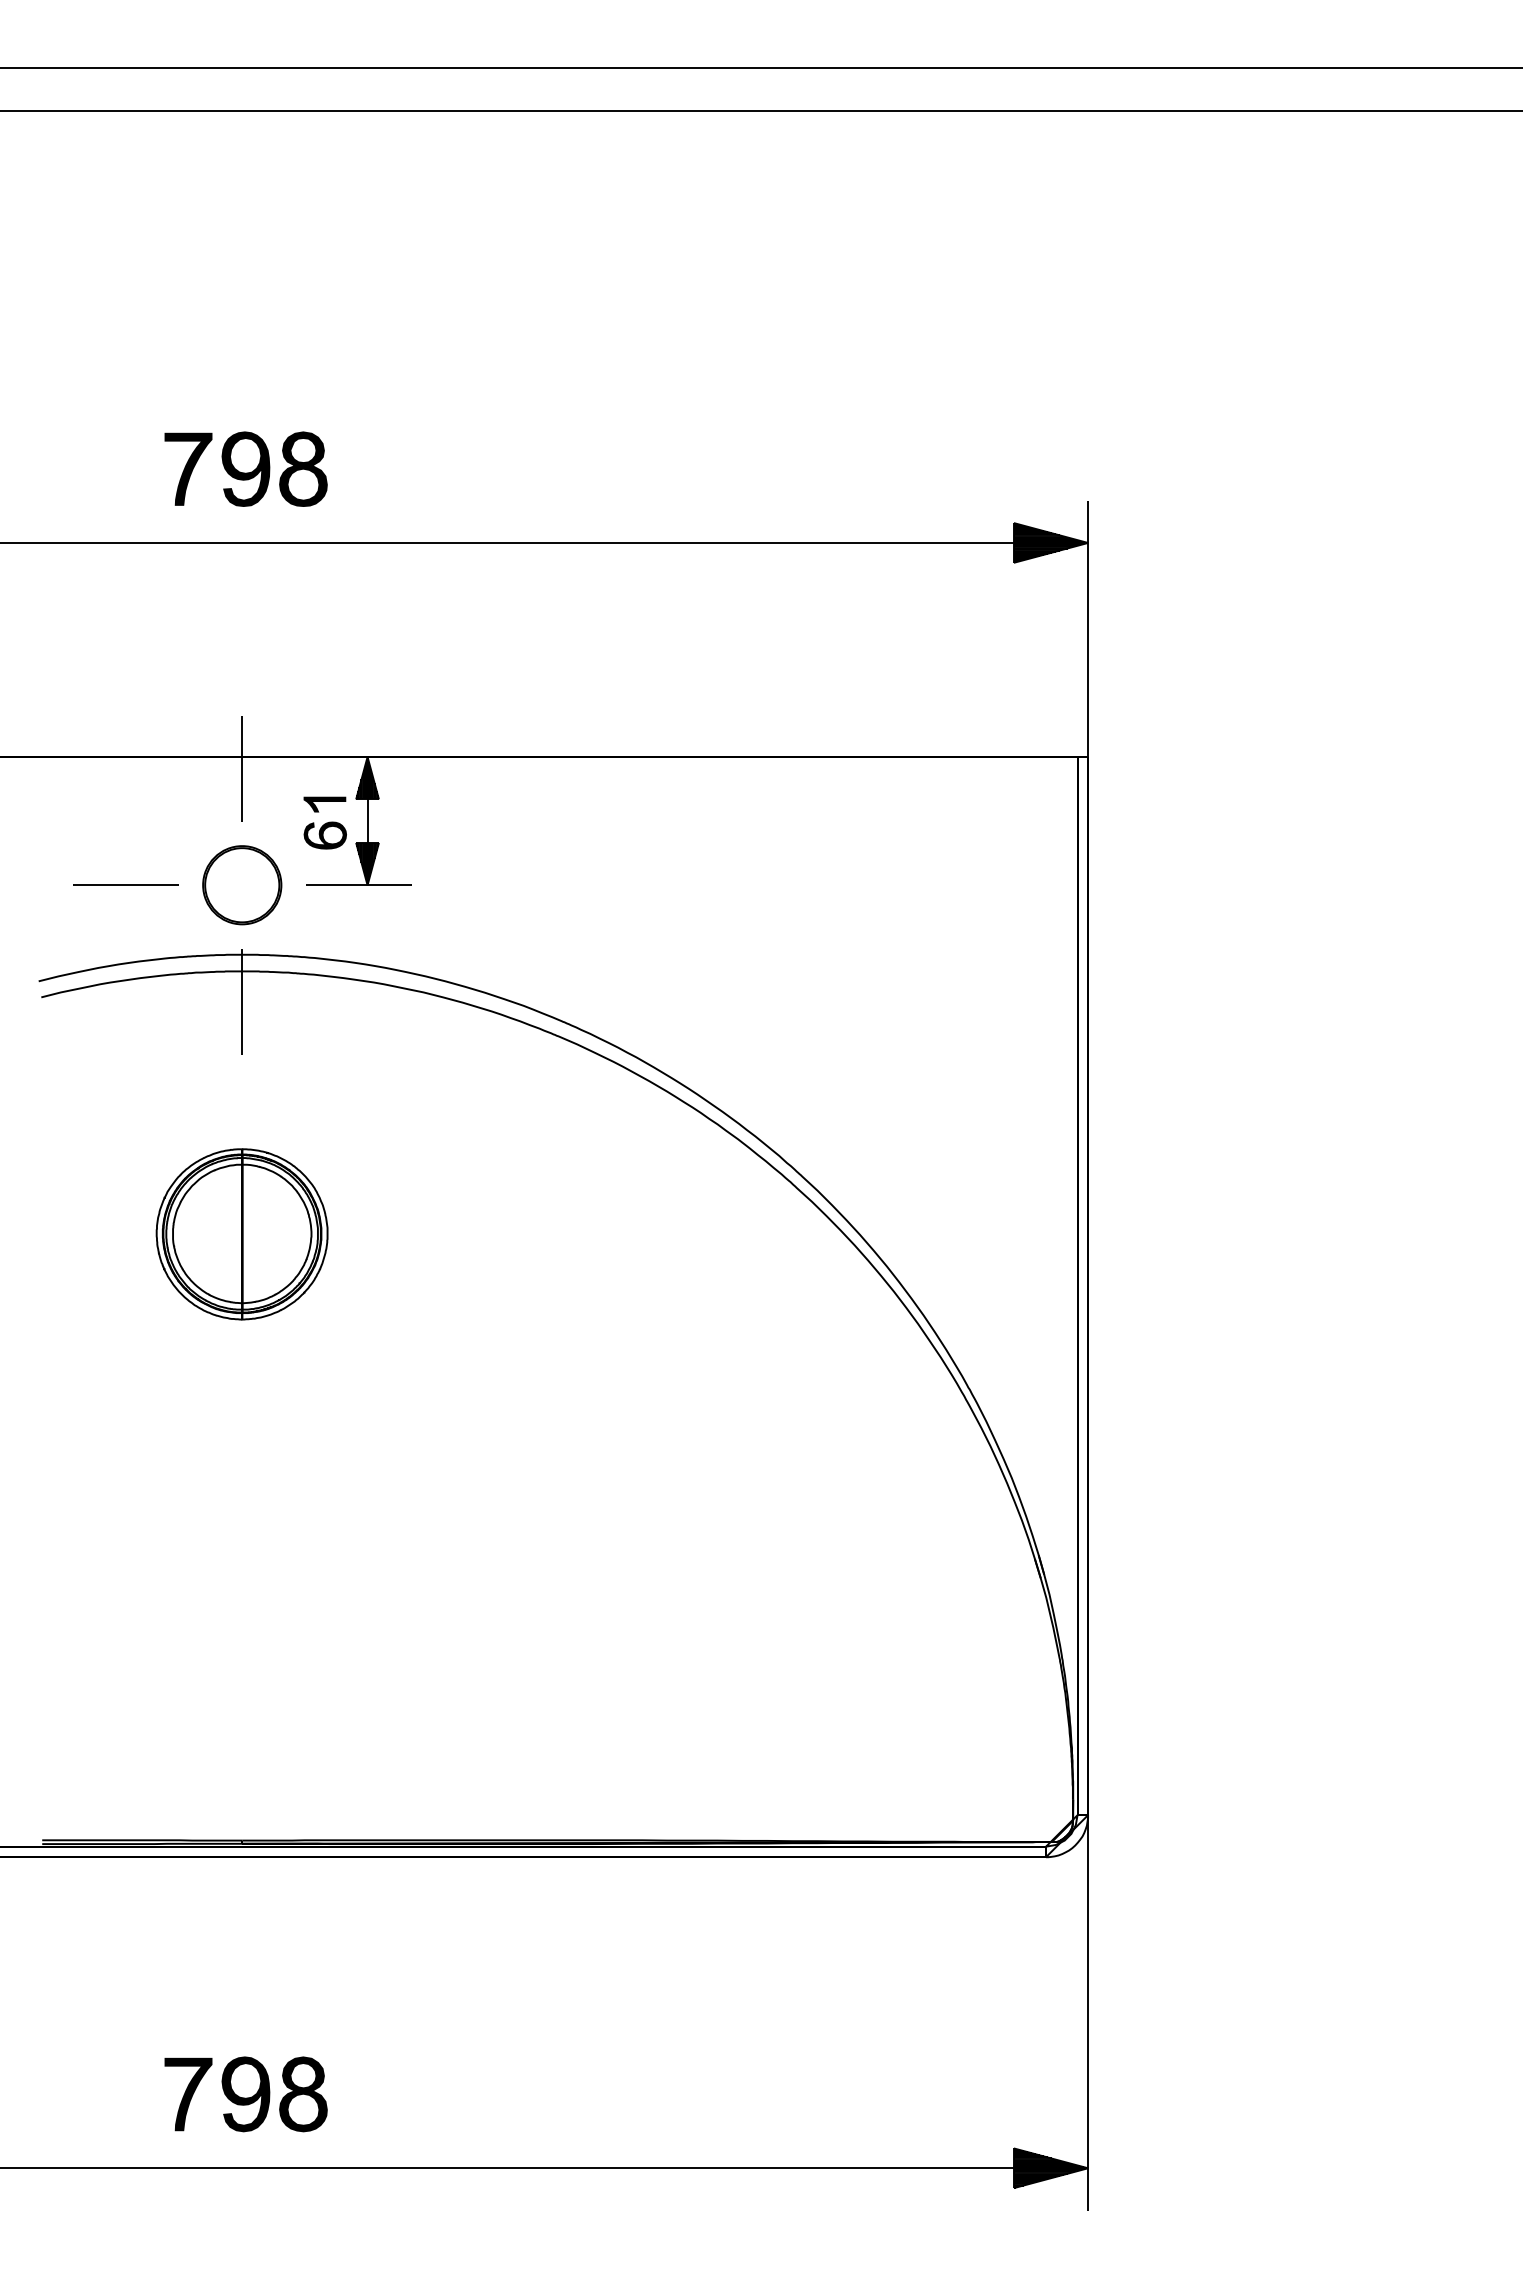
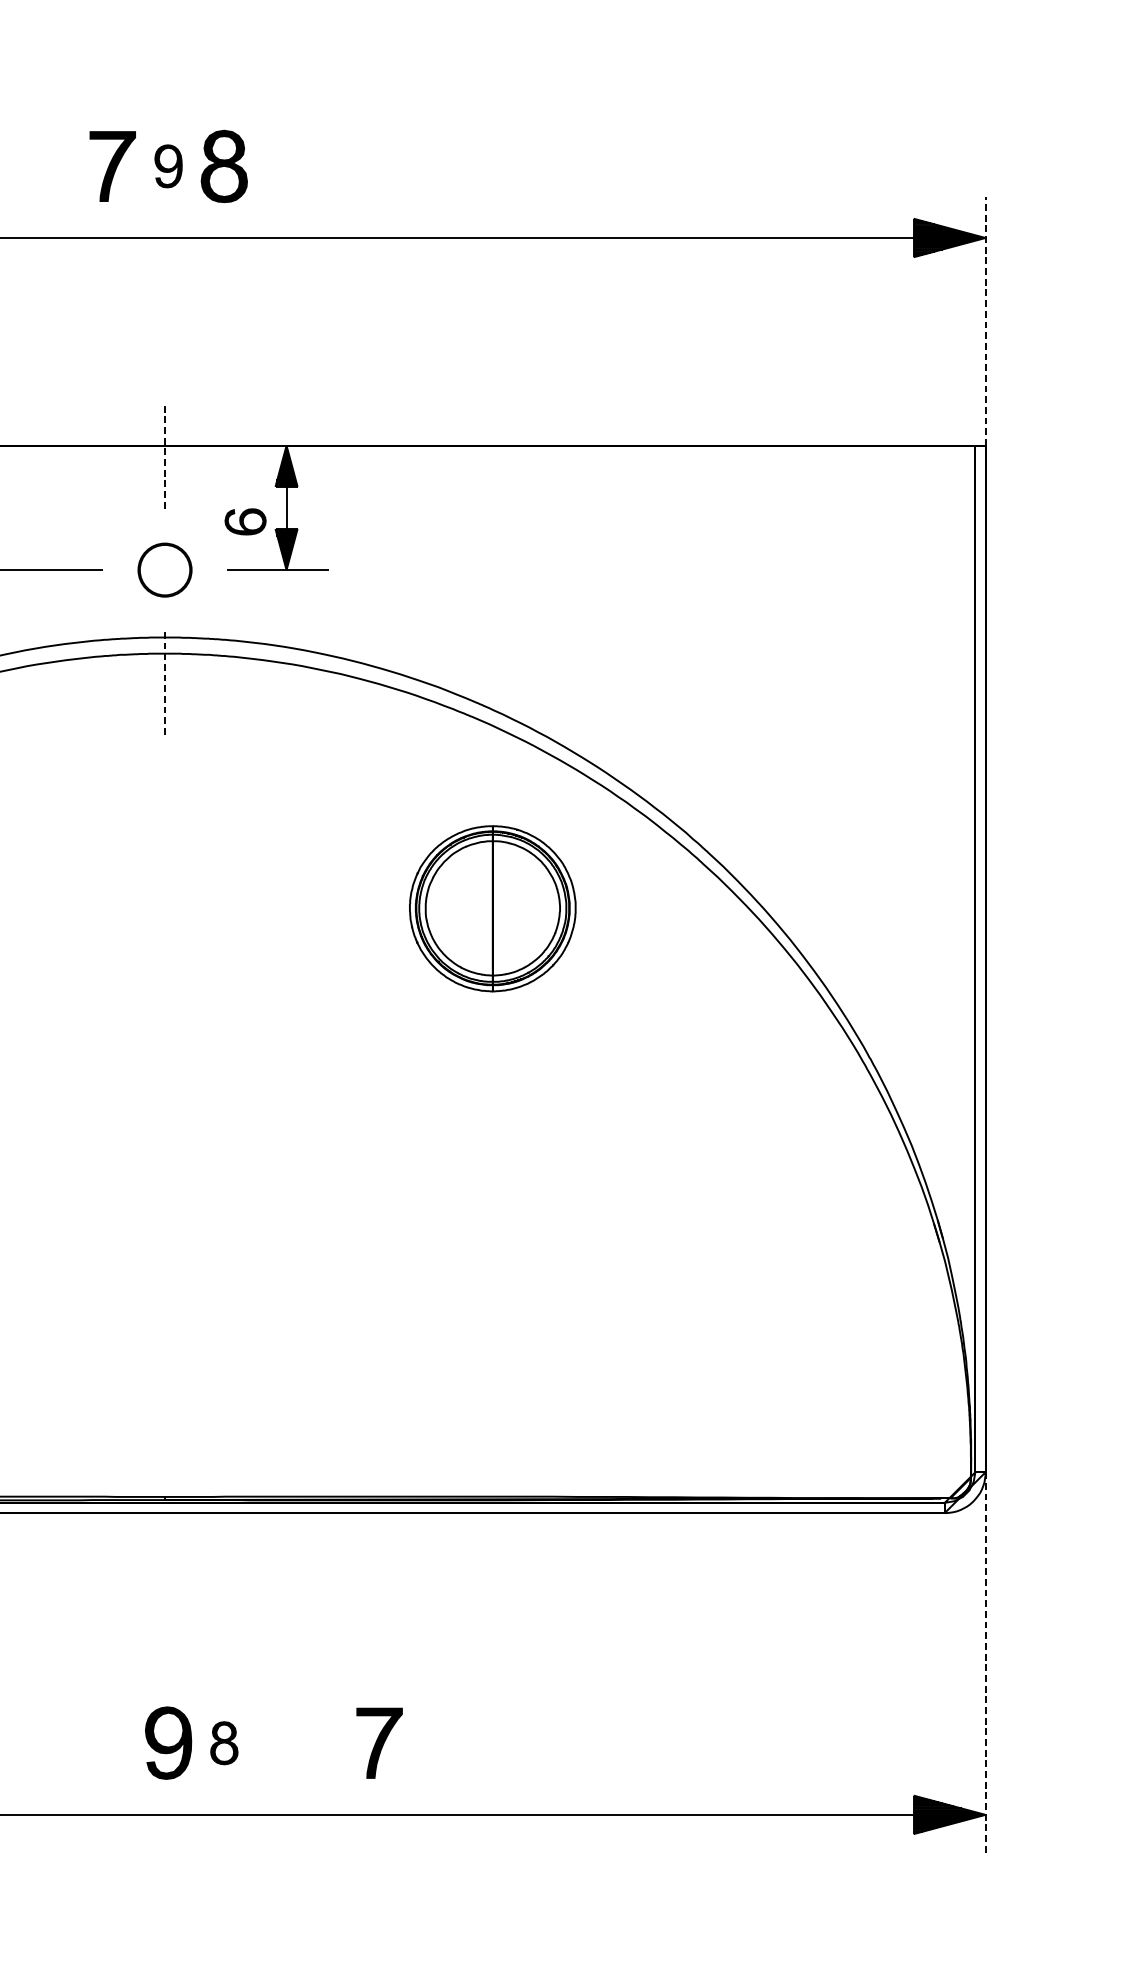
part: (245, 468) -> (168, 165), size x0.6
line: (1088, 628) -> (985, 320), solid -> dashed
line: (242, 768) -> (165, 456), solid -> dashed
part: (324, 804) -> (244, 491), removed
part: (242, 885) -> (165, 570), size x0.7
line: (242, 1002) -> (165, 683), solid -> dashed
part: (241, 1234) -> (492, 908), moved
line: (1088, 2012) -> (985, 1663), solid -> dashed
part: (188, 2094) -> (379, 1743), moved
part: (303, 2094) -> (224, 1743), size x0.6

